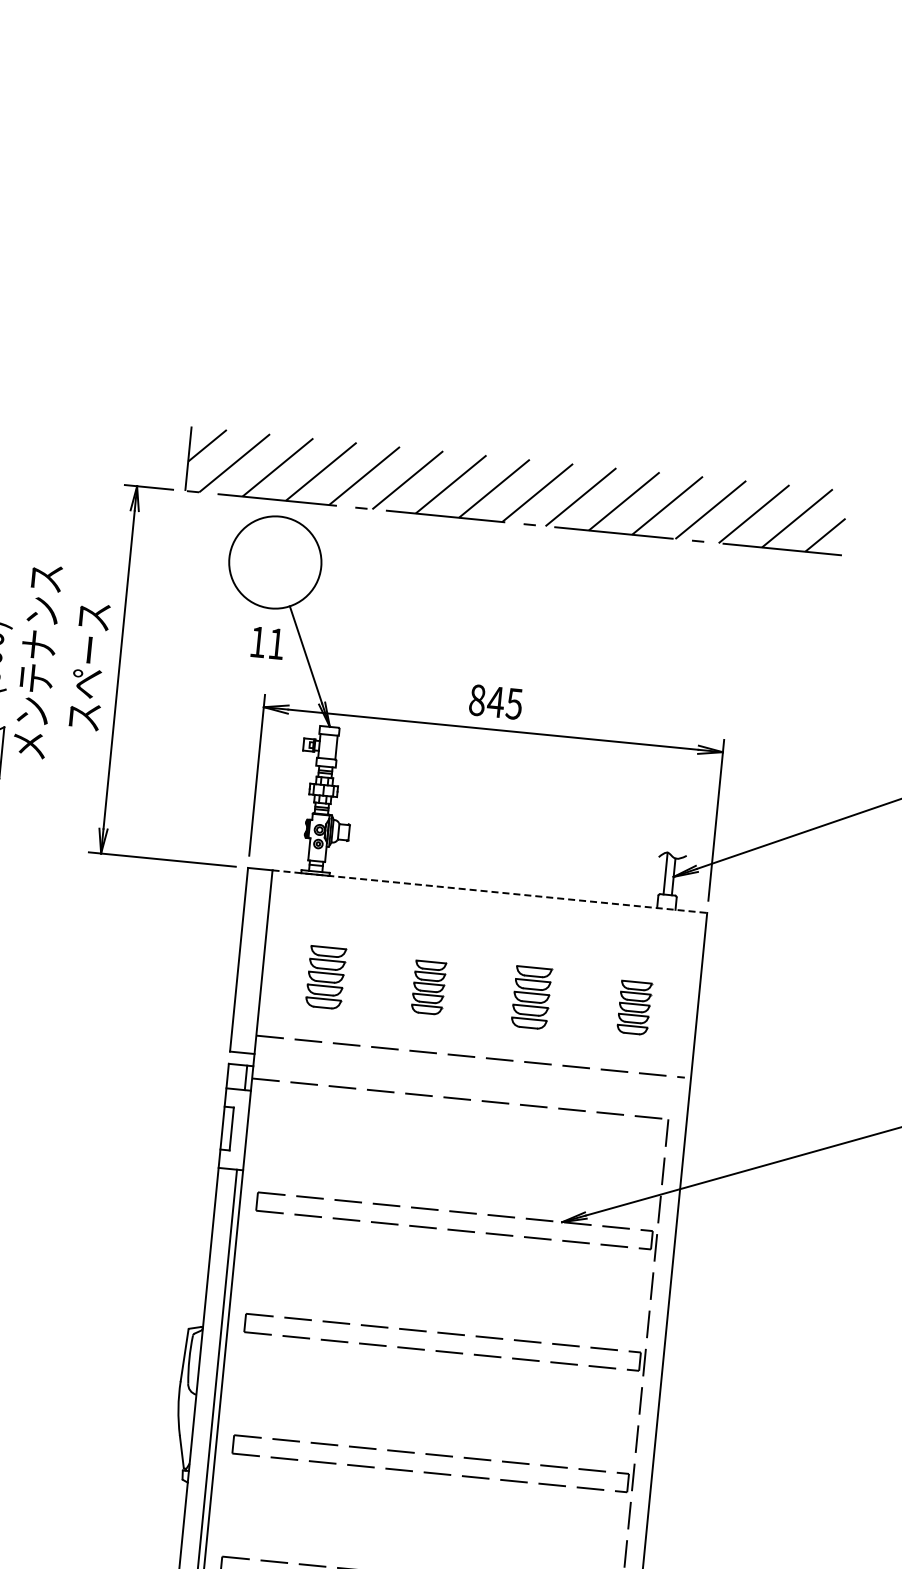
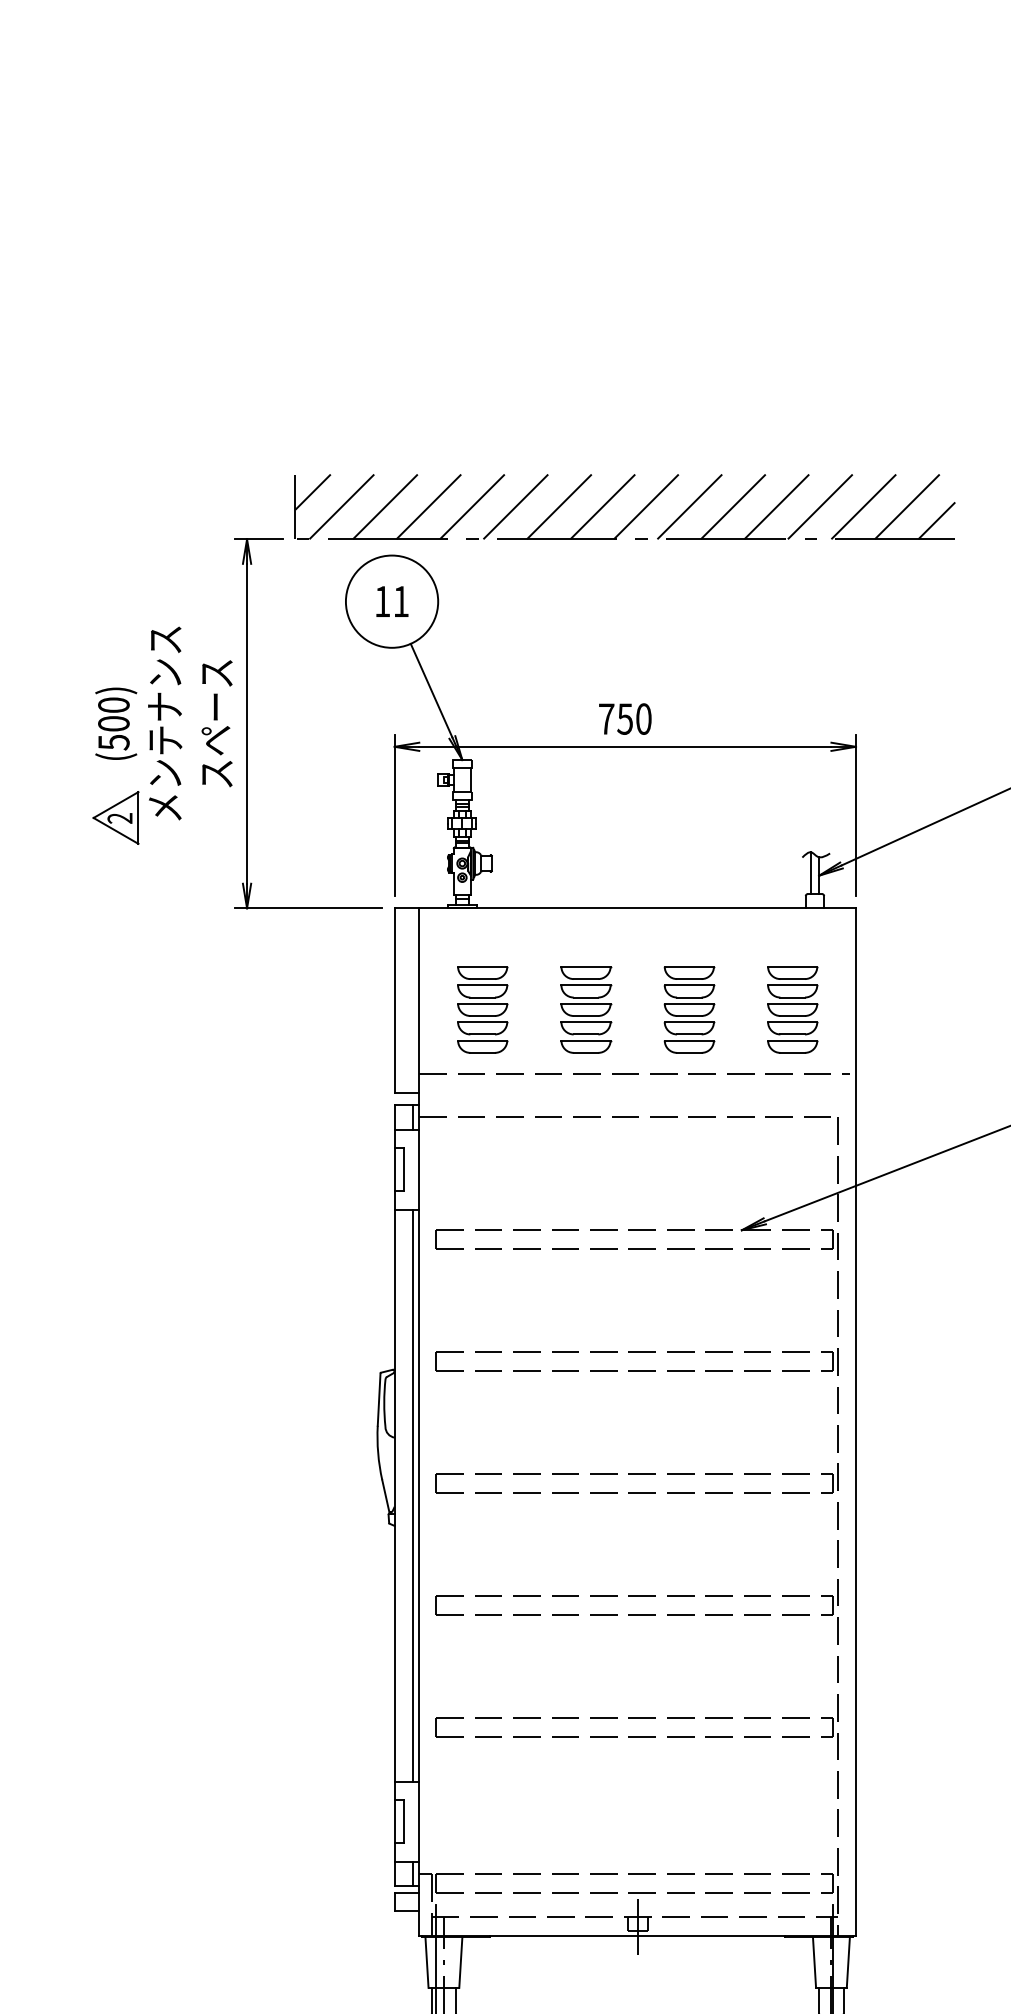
text: (267, 642) -> (392, 601), moved
text: (496, 701) -> (625, 718), 845 -> 750
line: (490, 891) -> (638, 908), dashed -> solid
part: (325, 977) -> (482, 1009), size x1.43
part: (429, 987) -> (586, 1009), size x1.67
part: (531, 997) -> (689, 1009), size x1.43
part: (634, 1007) -> (792, 1009), size x1.67

